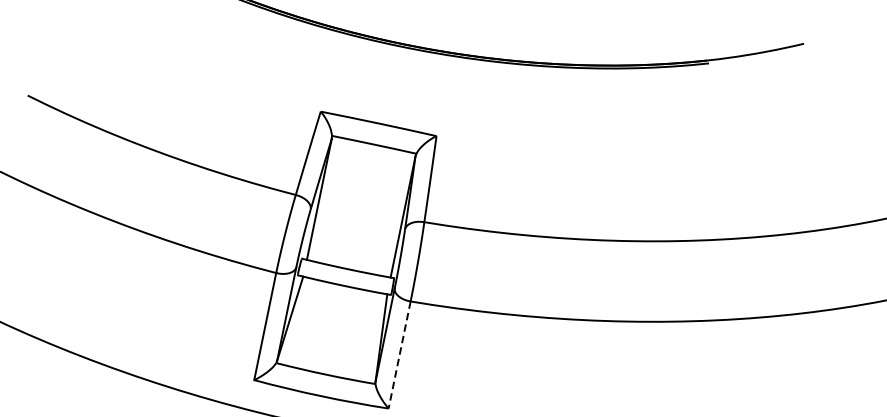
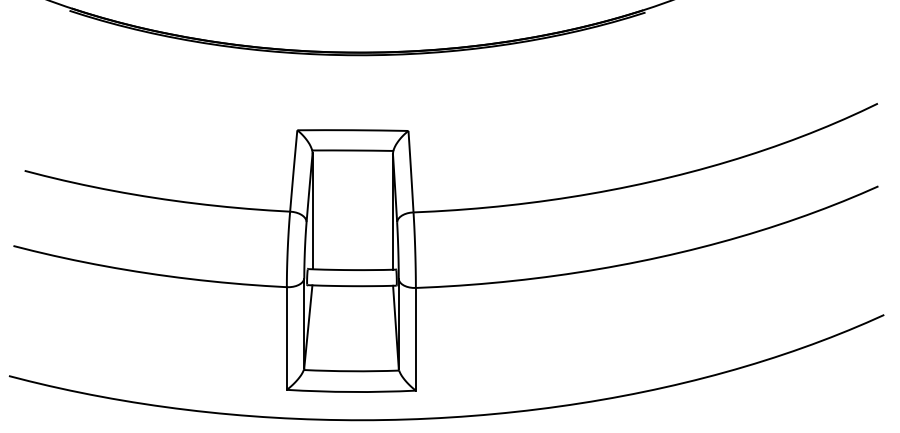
line: (399, 355) -> (415, 339), dashed -> solid

